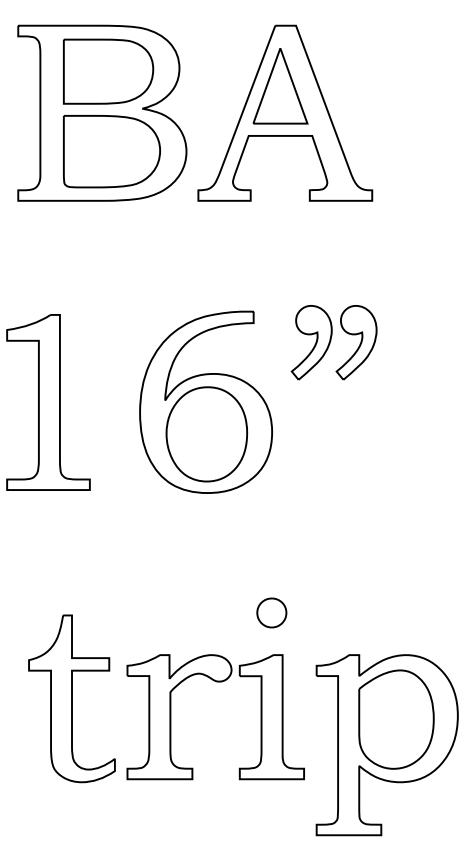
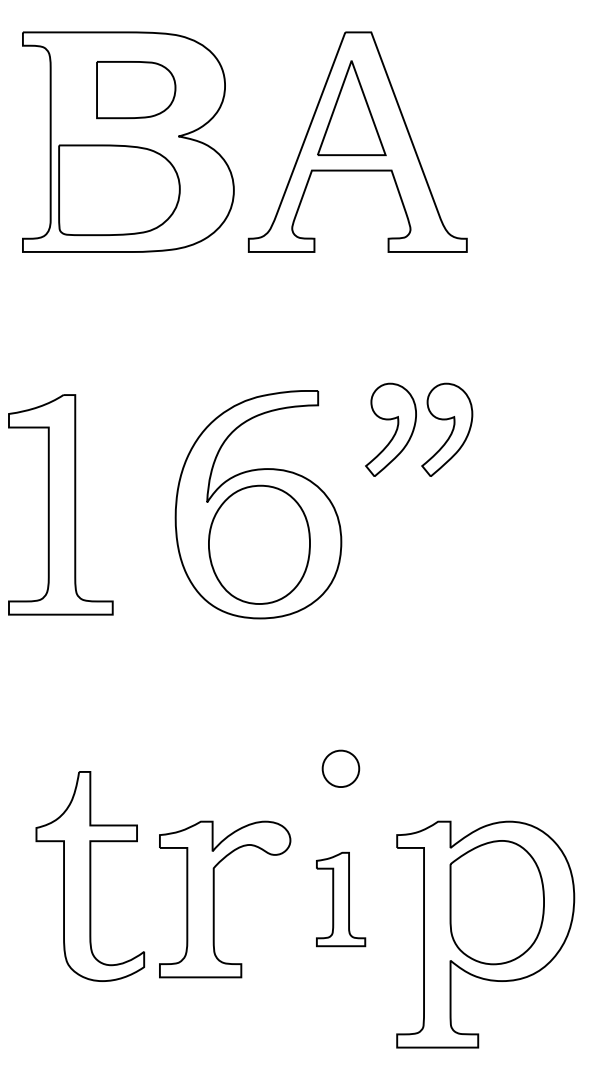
part: (108, 71) -> (136, 89), size x0.7
part: (112, 151) -> (119, 190), moved
part: (271, 717) -> (340, 899), size x0.6

